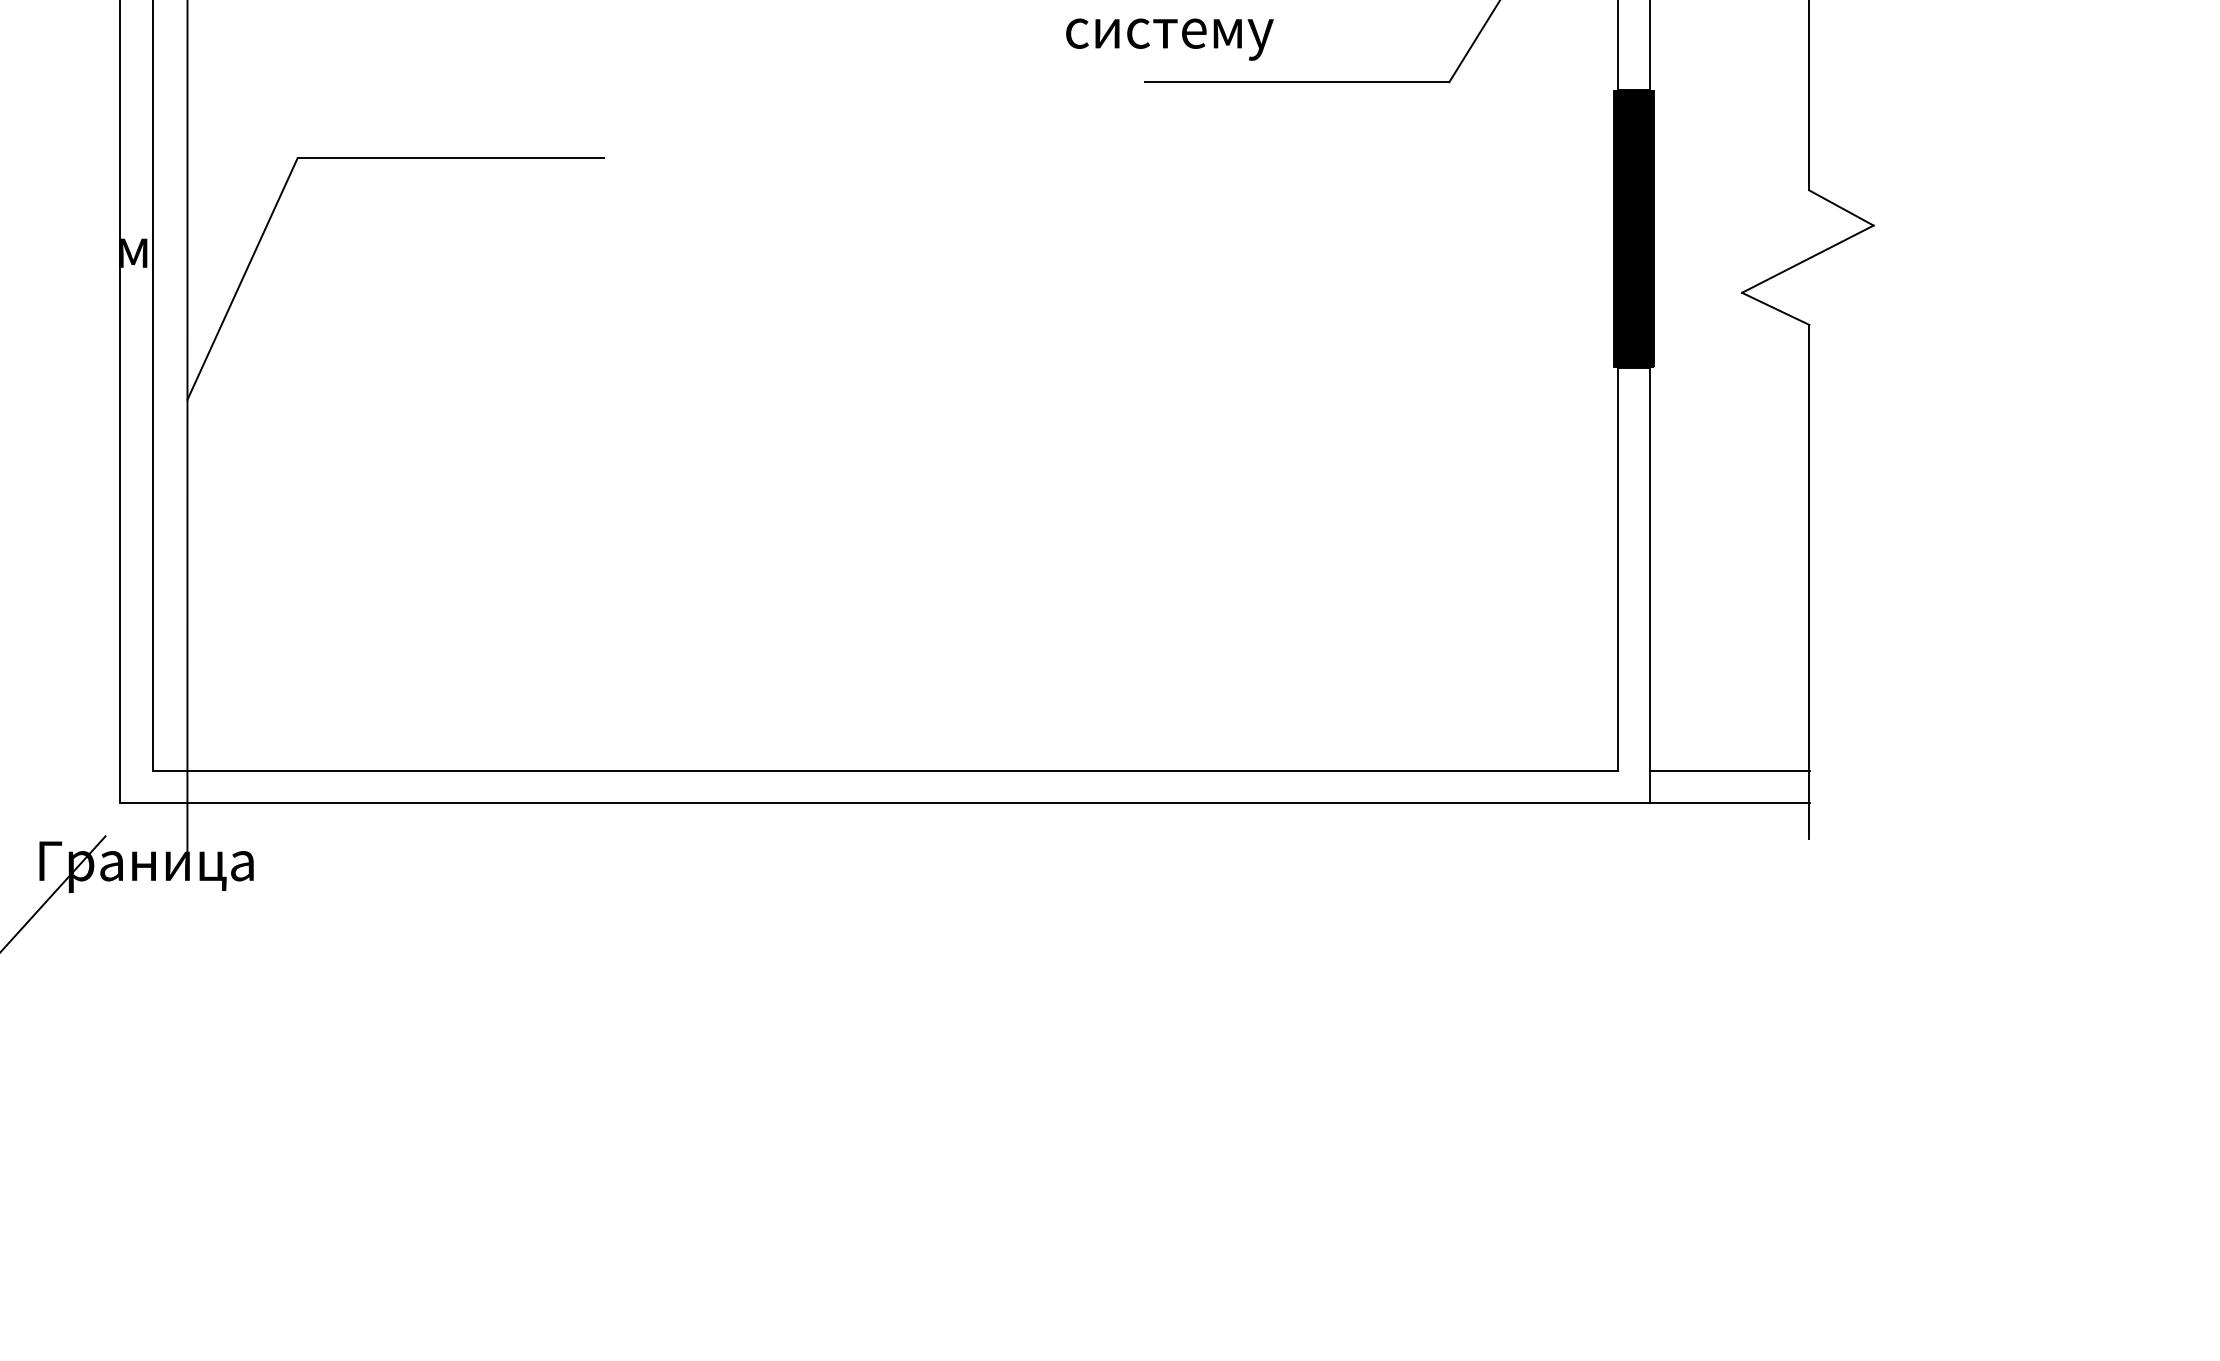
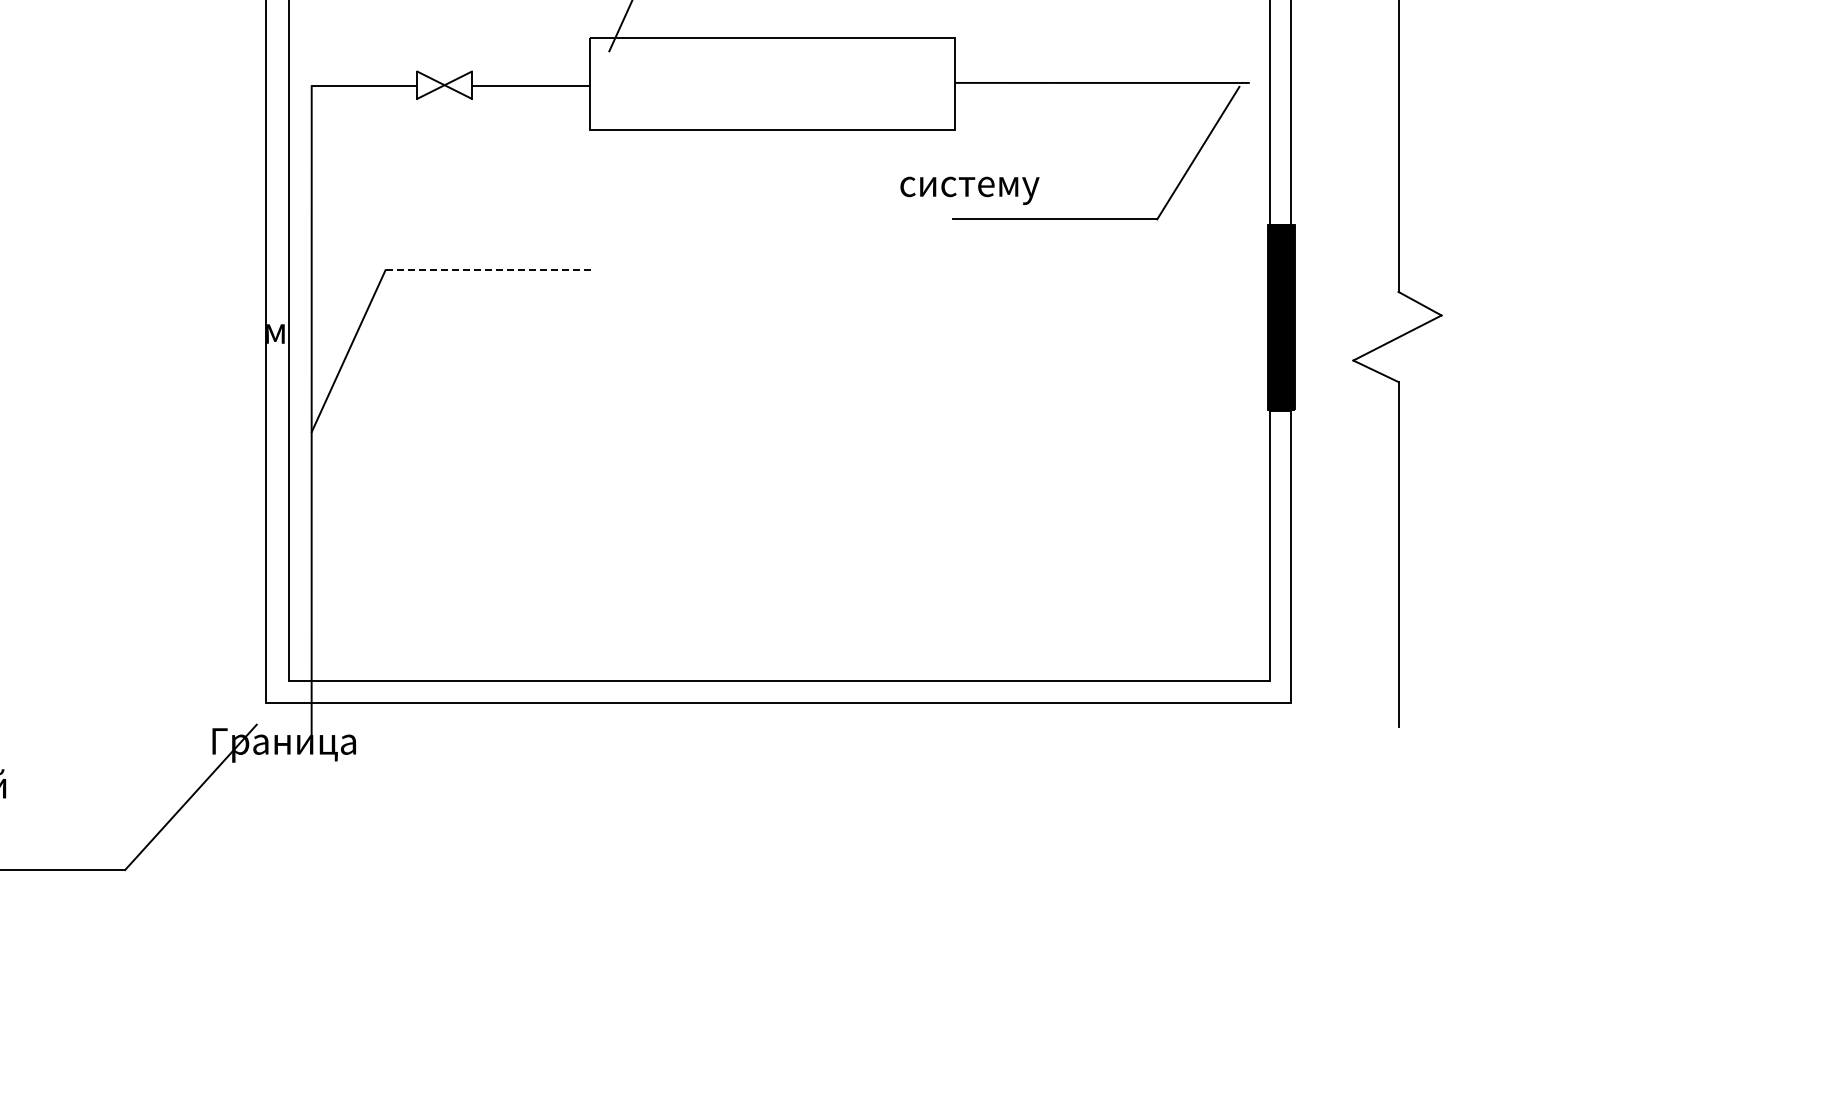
line: (451, 158) -> (488, 270), solid -> dashed
line: (1730, 771) -> (1345, 681), removed
line: (1730, 803) -> (1345, 702), removed

